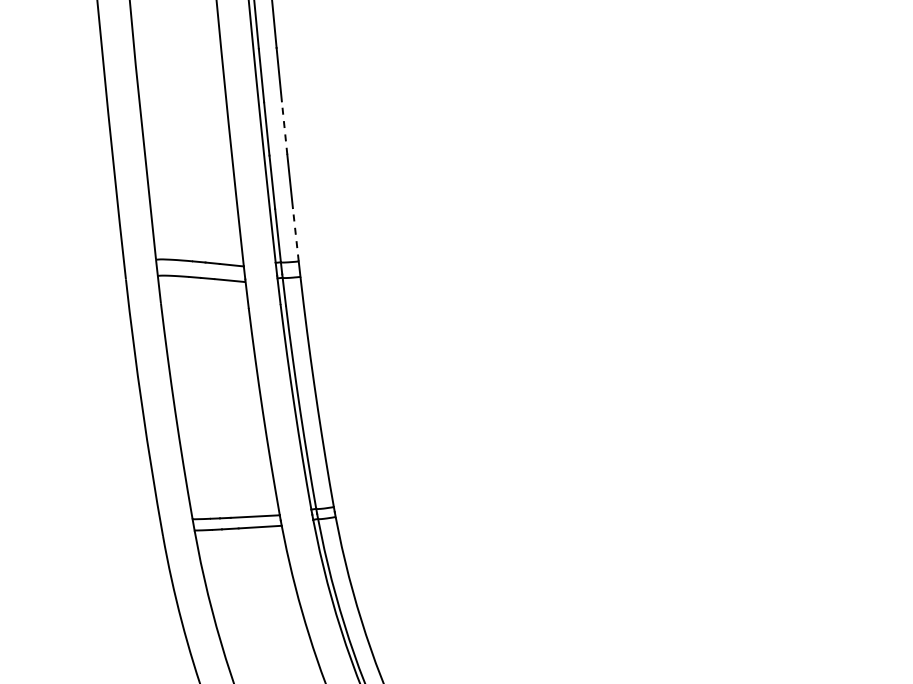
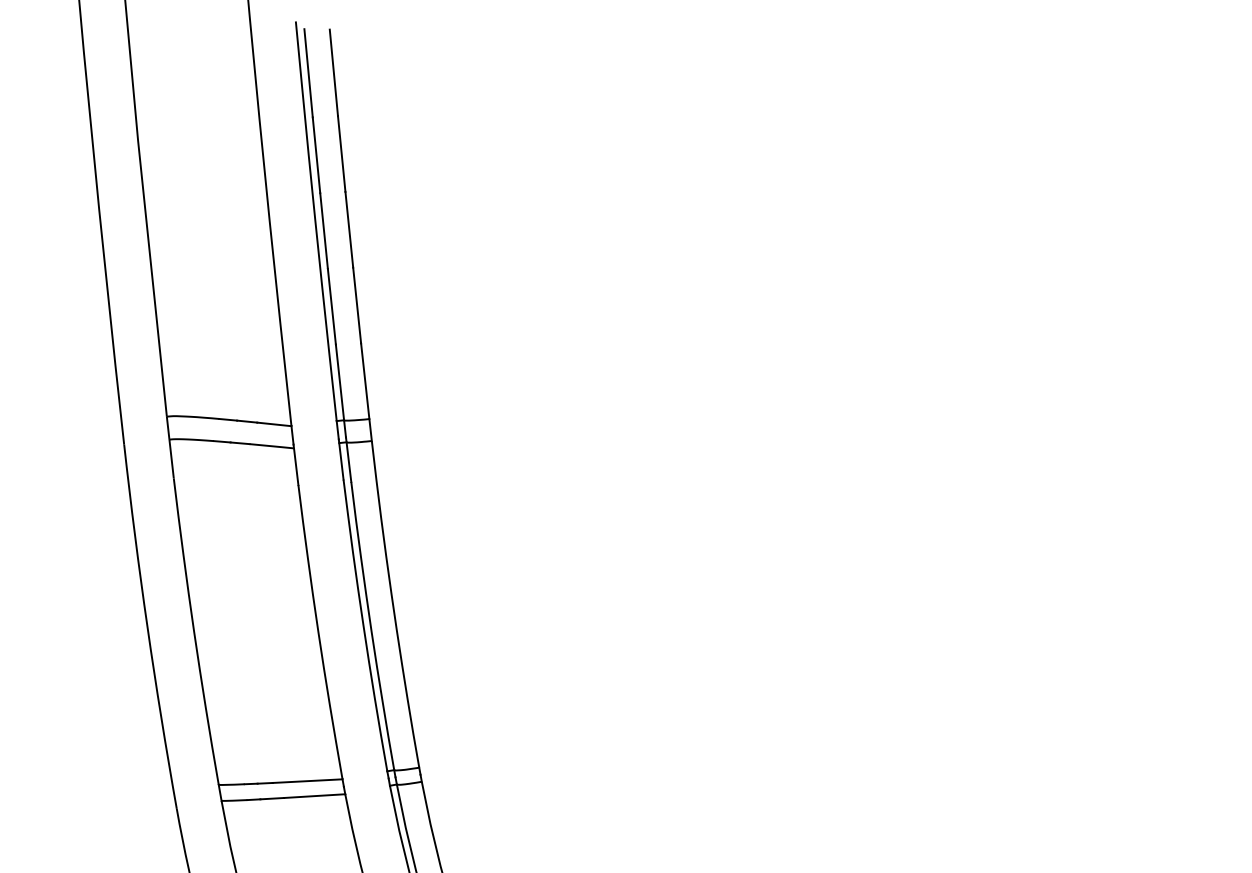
line: (284, 128) -> (349, 230), dashed -> solid
line: (295, 234) -> (364, 380), dashed -> solid

